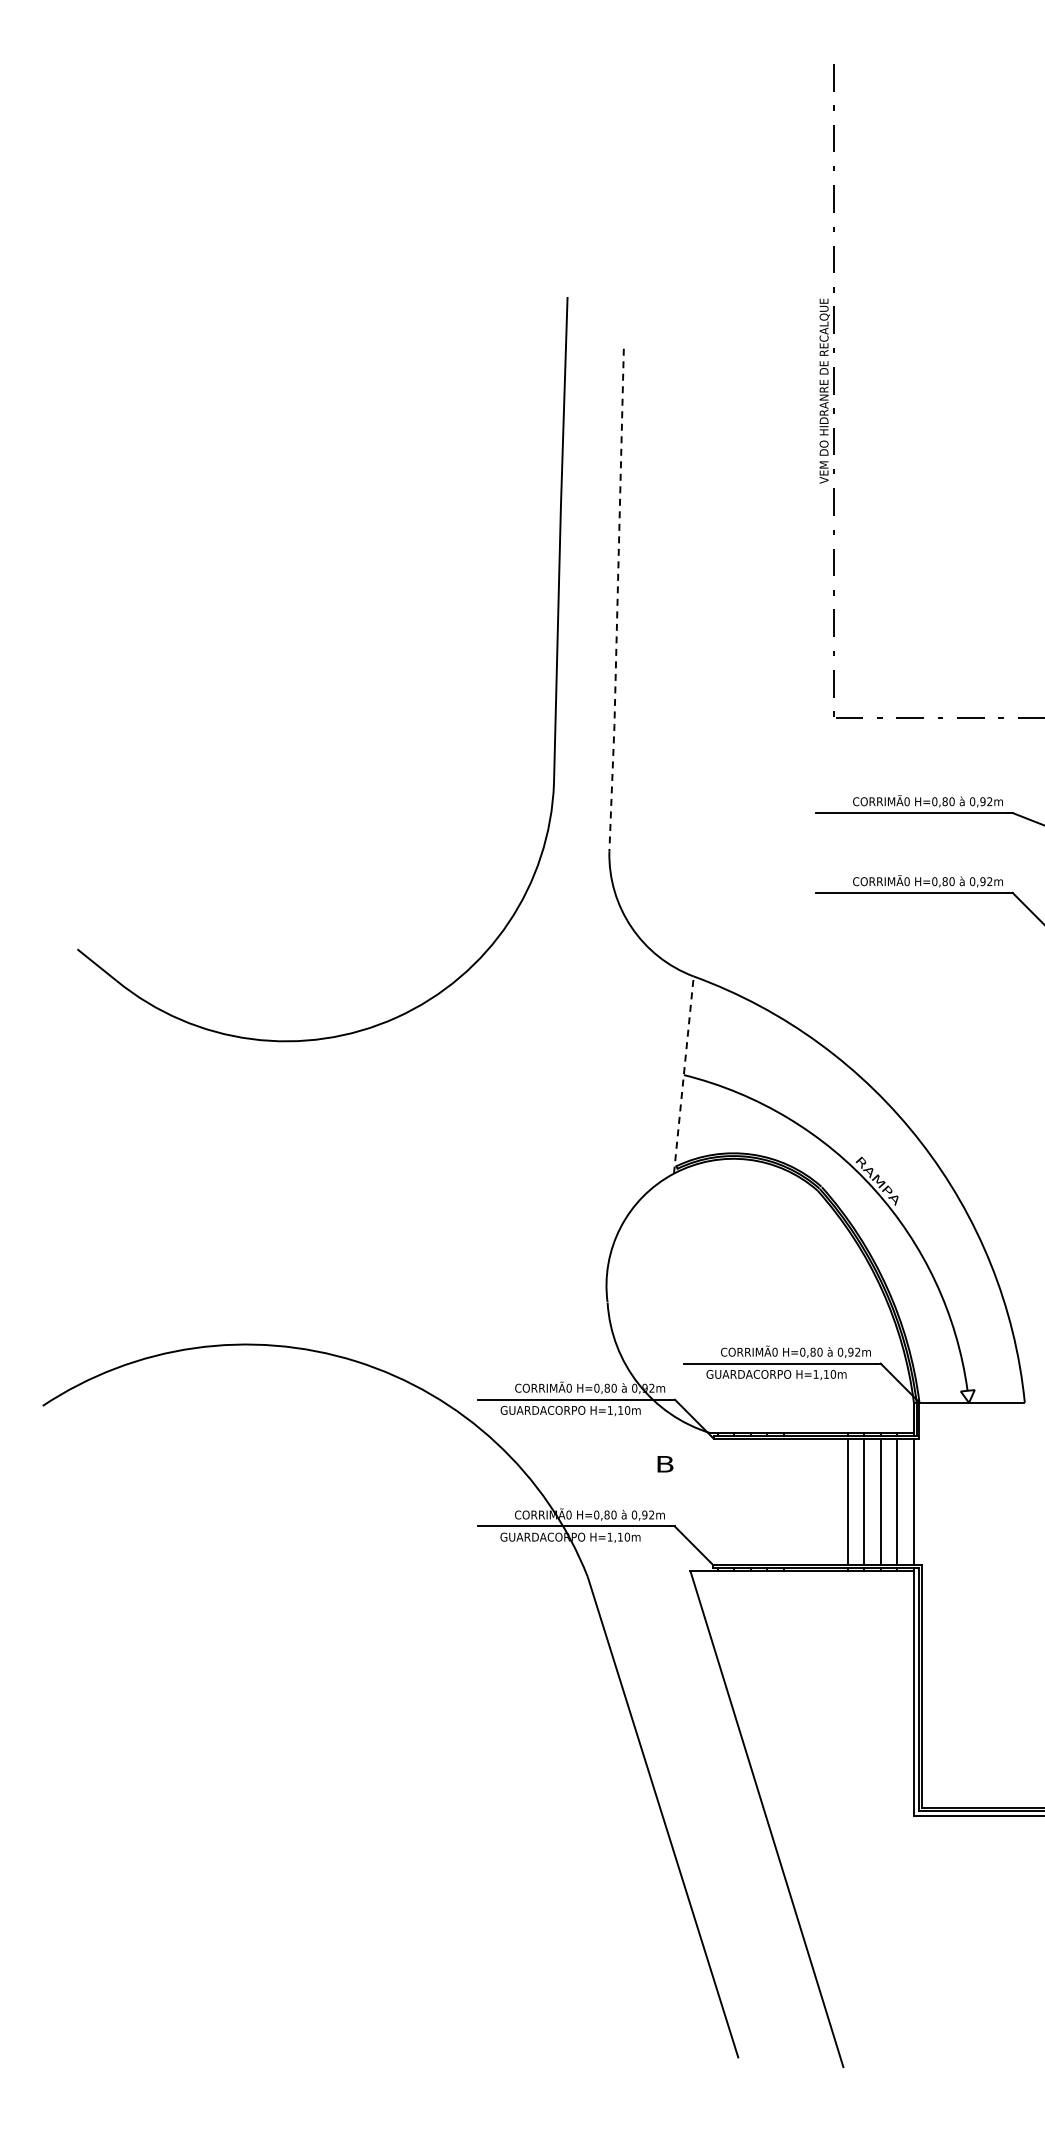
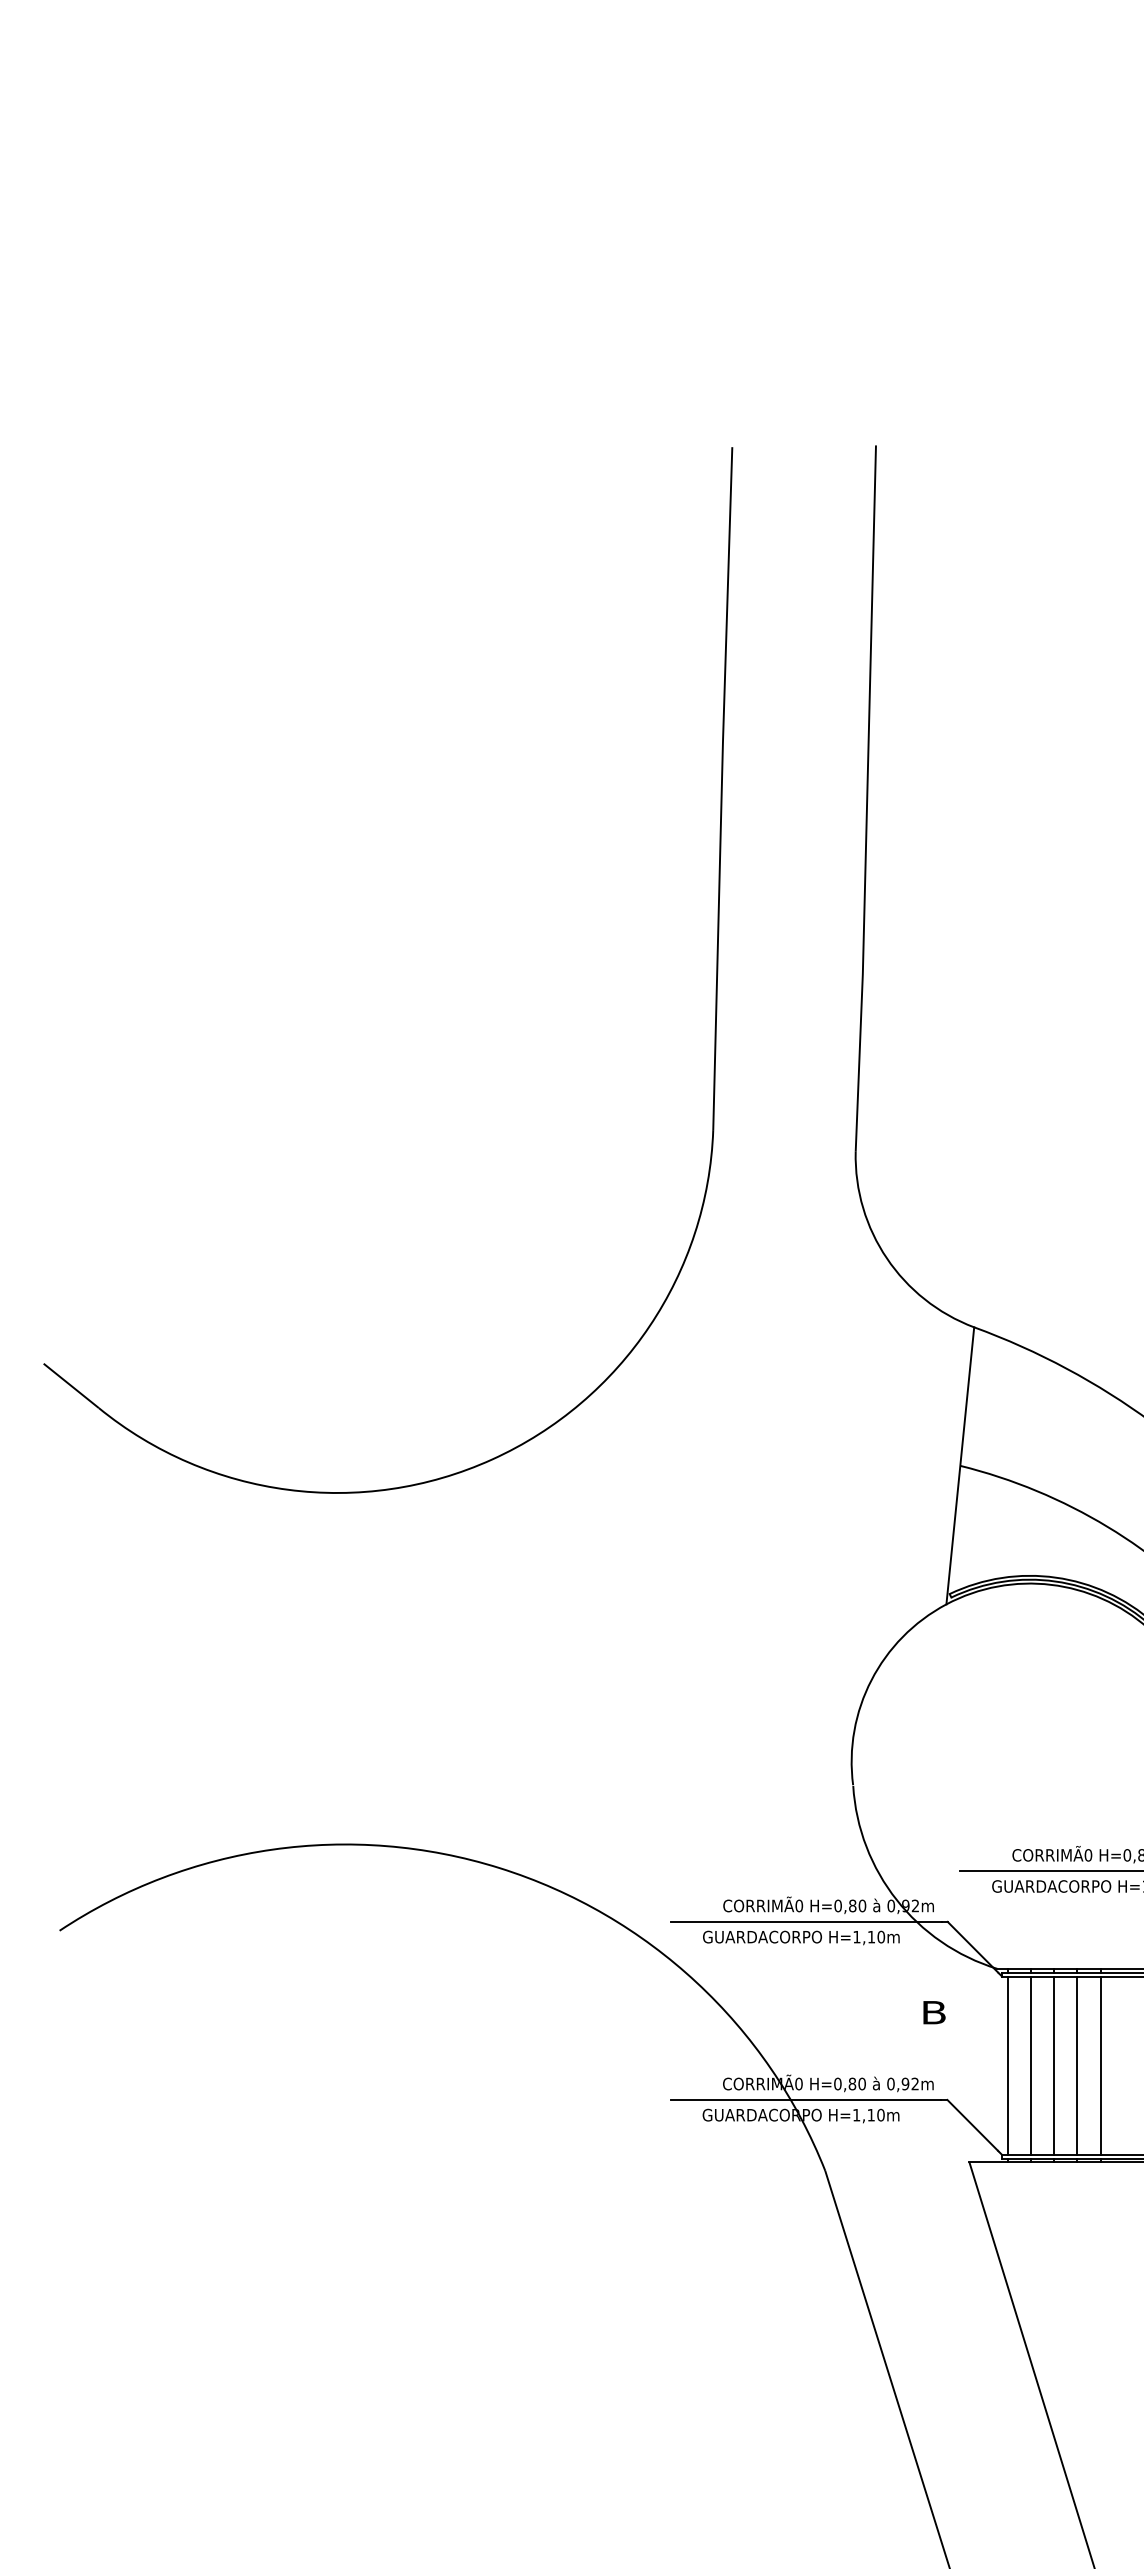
line: (617, 601) -> (867, 800), dashed -> solid
part: (555, 670) -> (715, 971), moved
line: (683, 1074) -> (959, 1465), dashed -> solid
line: (717, 1501) -> (1007, 2065), added
line: (734, 1501) -> (1031, 2065), added
line: (750, 1501) -> (1053, 2065), added
line: (767, 1501) -> (1077, 2065), added
line: (783, 1501) -> (1100, 2065), added

